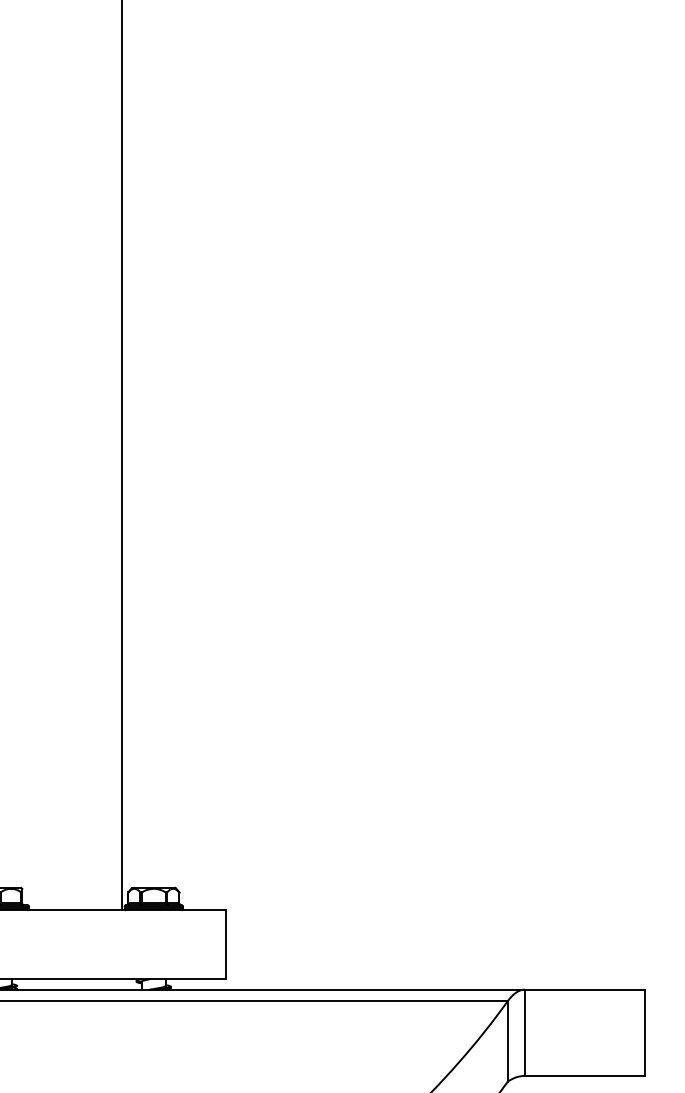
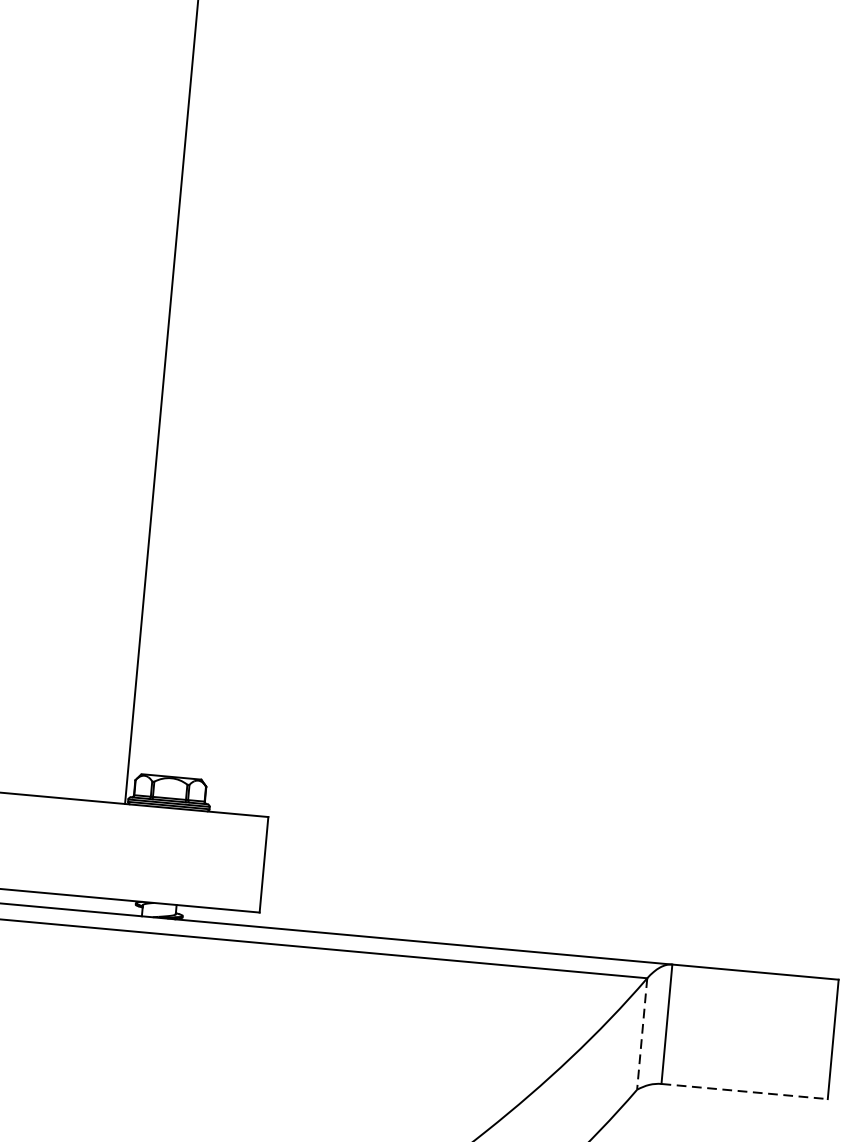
line: (507, 1041) -> (641, 1034), solid -> dashed
line: (585, 1075) -> (745, 1091), solid -> dashed

